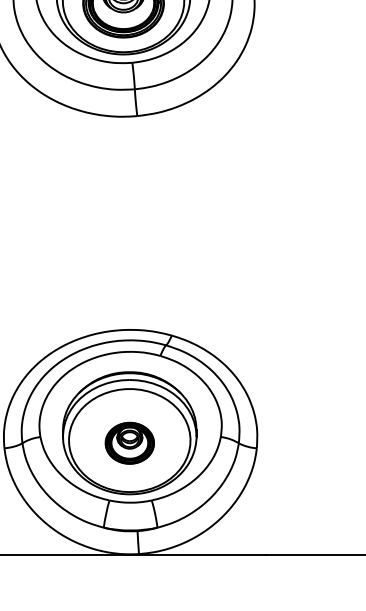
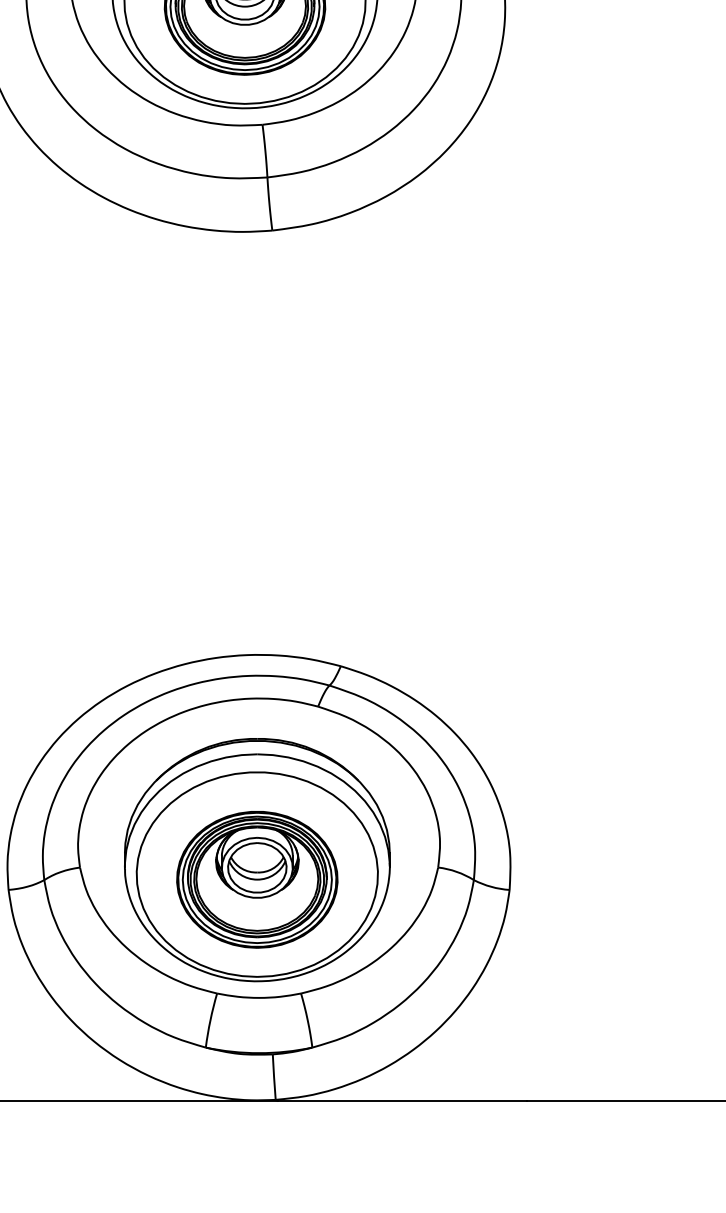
part: (129, 443) -> (256, 880), size x1.67

